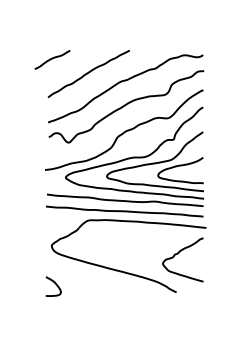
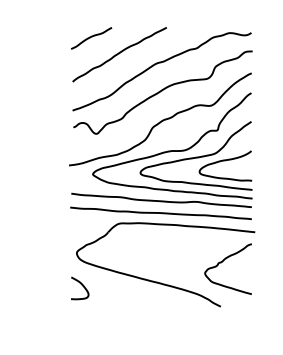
curve: (52, 59) -> (91, 37), moved
curve: (55, 284) -> (82, 285), moved

